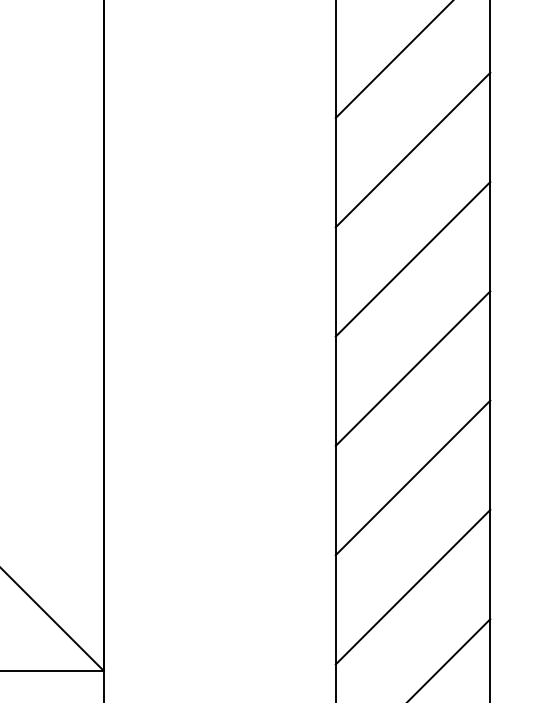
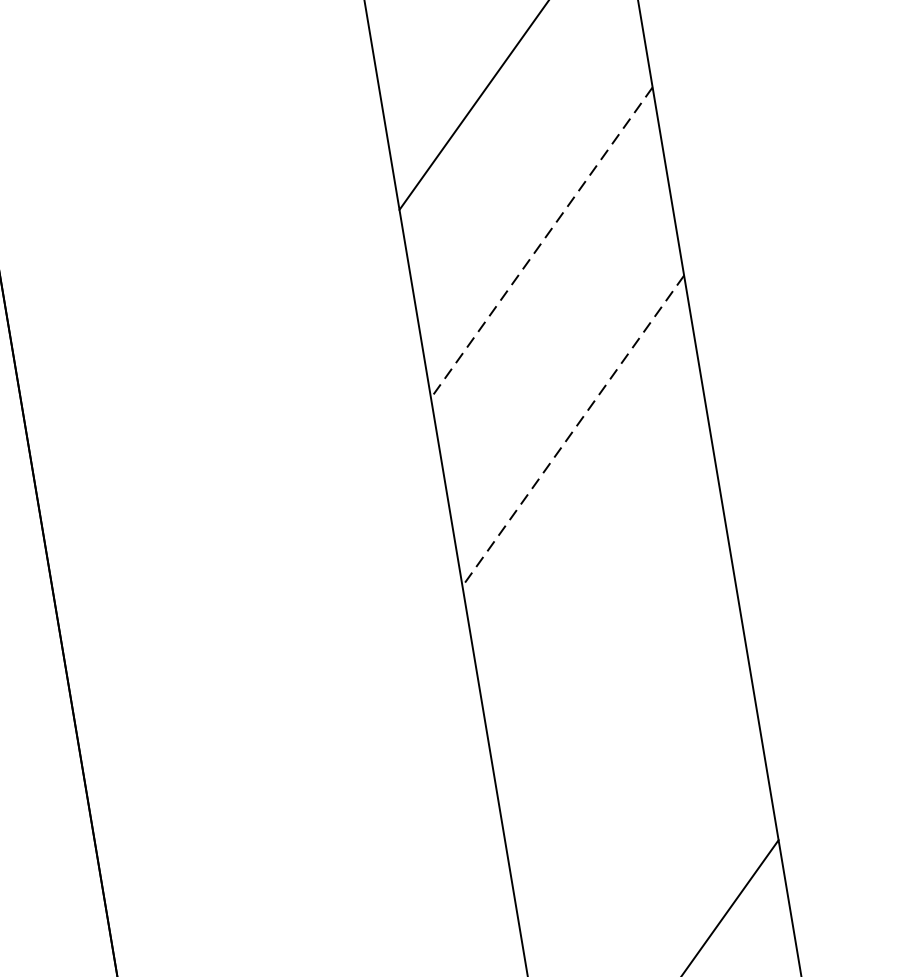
line: (412, 150) -> (540, 243), solid -> dashed
line: (412, 259) -> (572, 431), solid -> dashed
line: (412, 368) -> (603, 619), removed
line: (412, 477) -> (635, 806), removed

